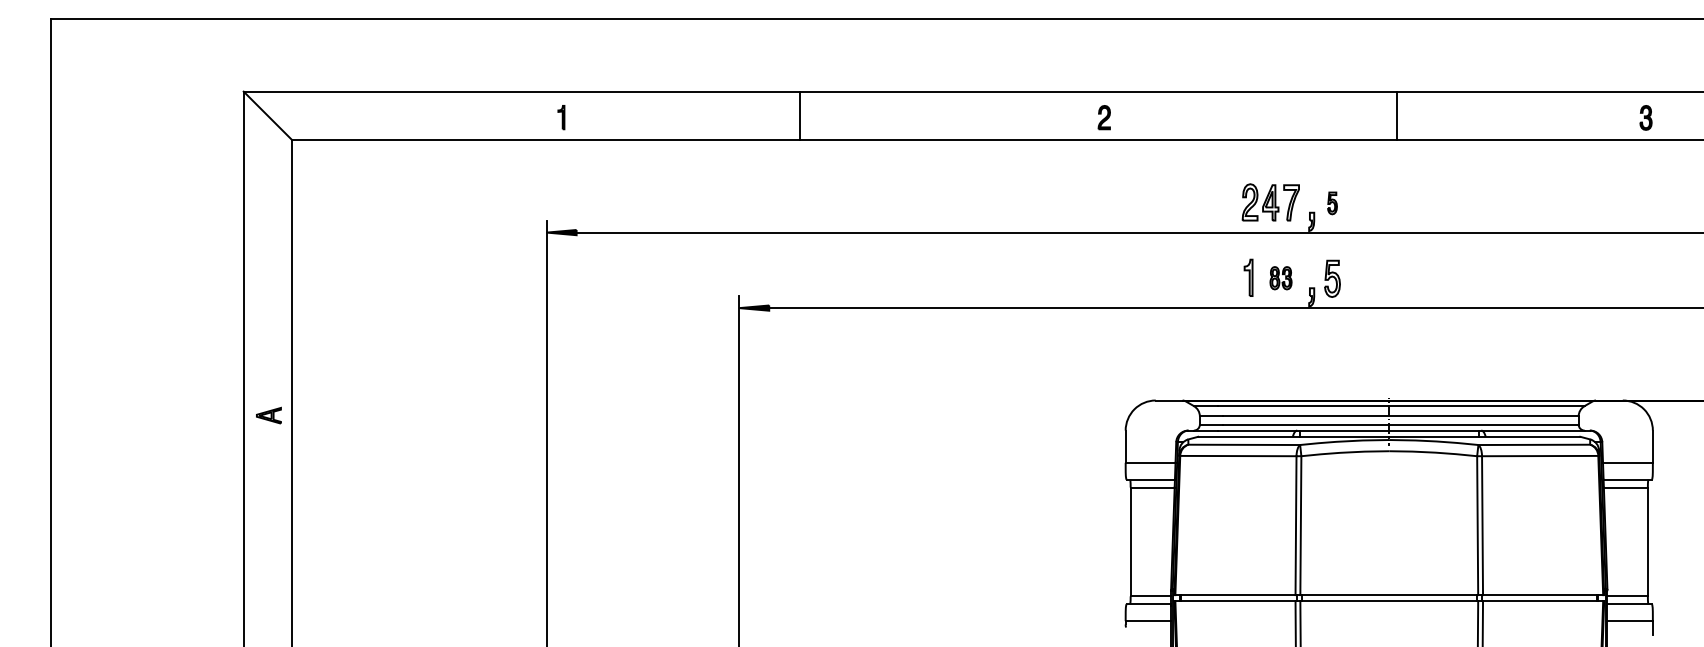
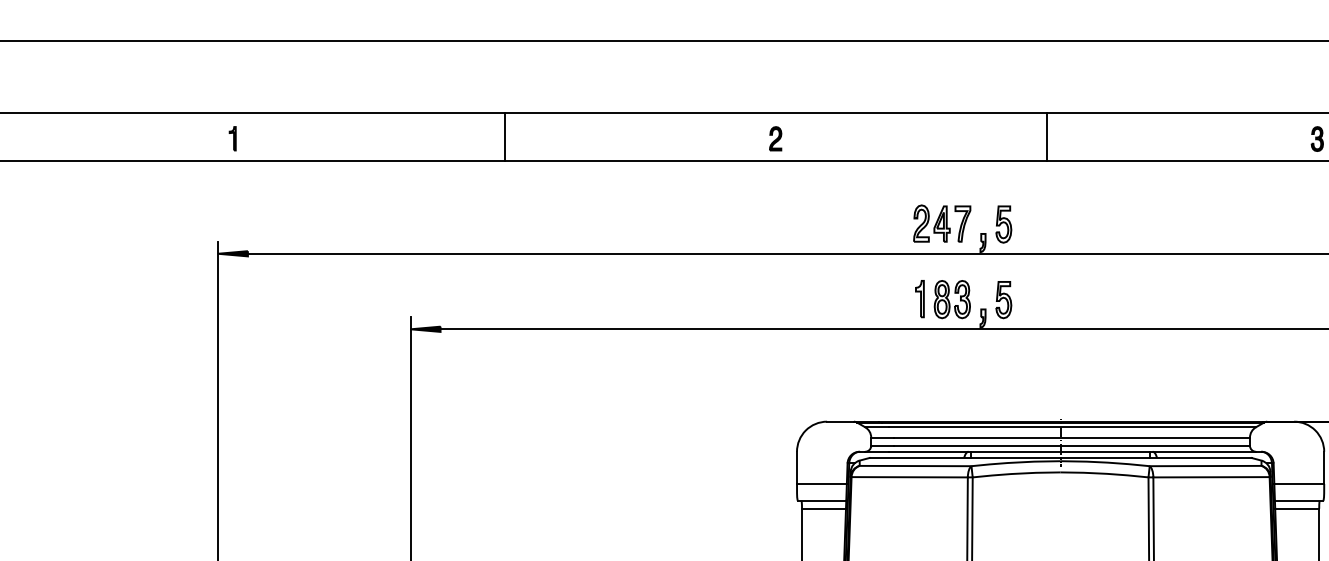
line: (799, 115) -> (504, 136), moved
line: (1397, 115) -> (1046, 136), moved
part: (1332, 203) -> (1003, 224), size x1.67
part: (1280, 277) -> (951, 298), size x1.67

